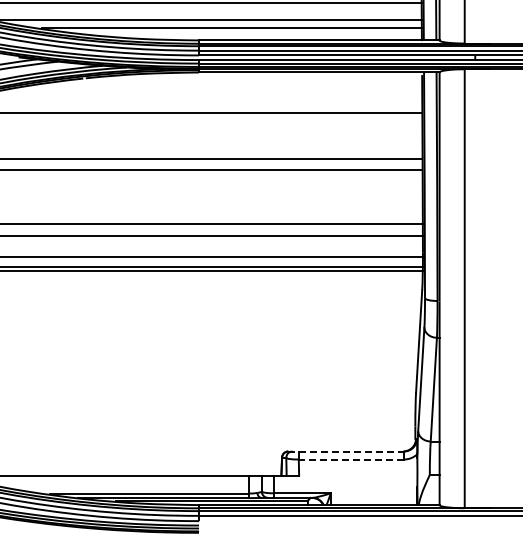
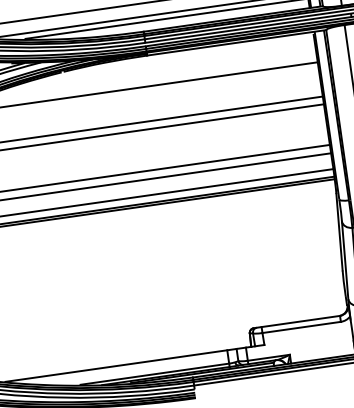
line: (346, 451) -> (297, 322), dashed -> solid
line: (351, 459) -> (301, 327), dashed -> solid

